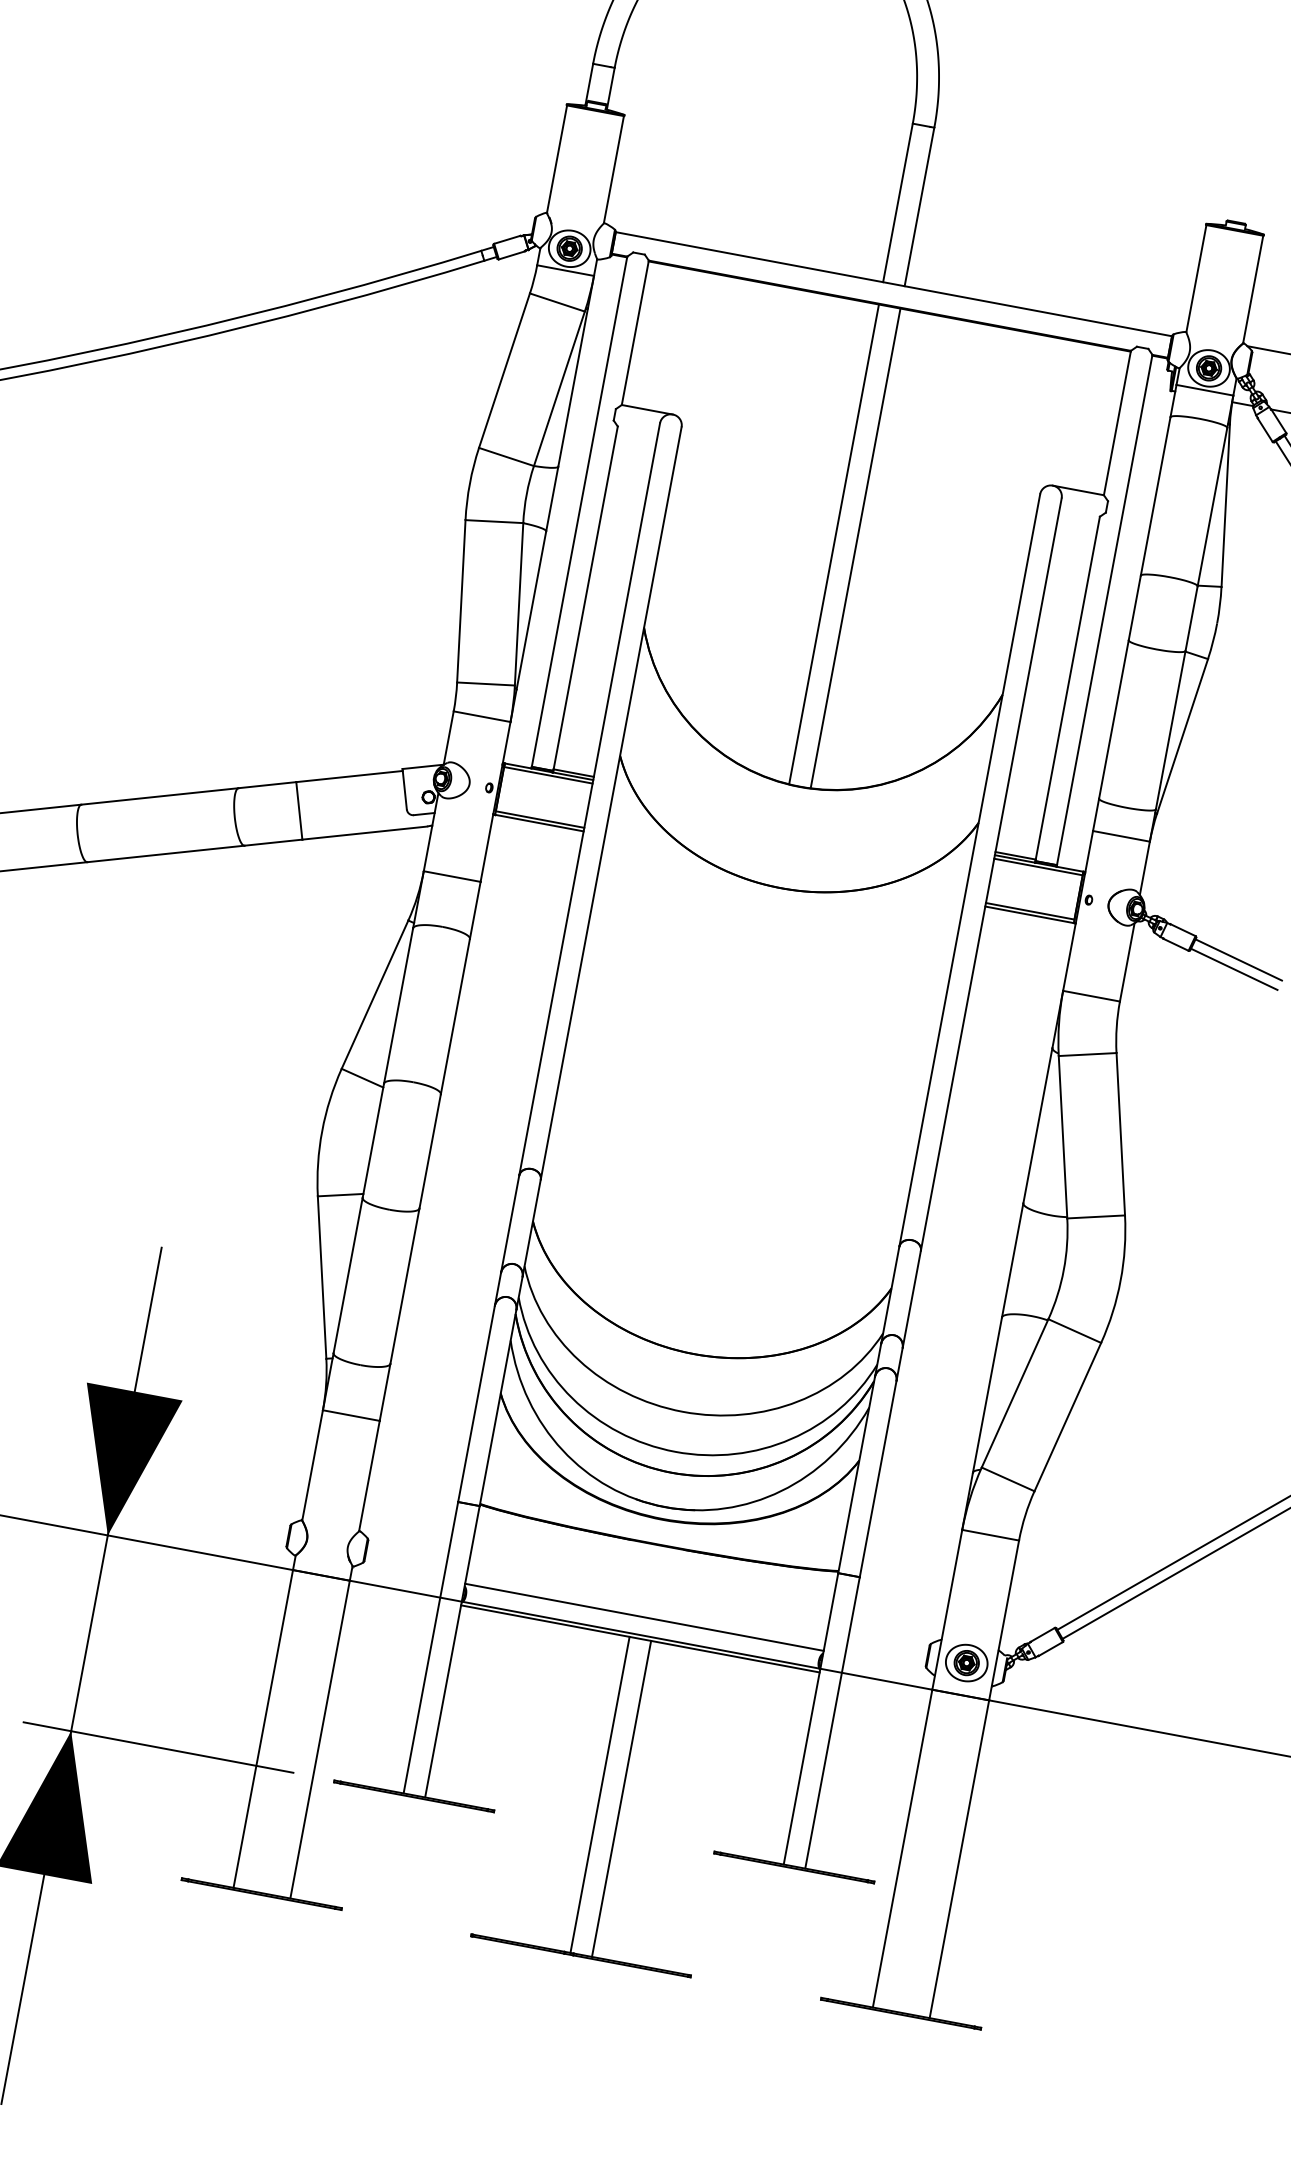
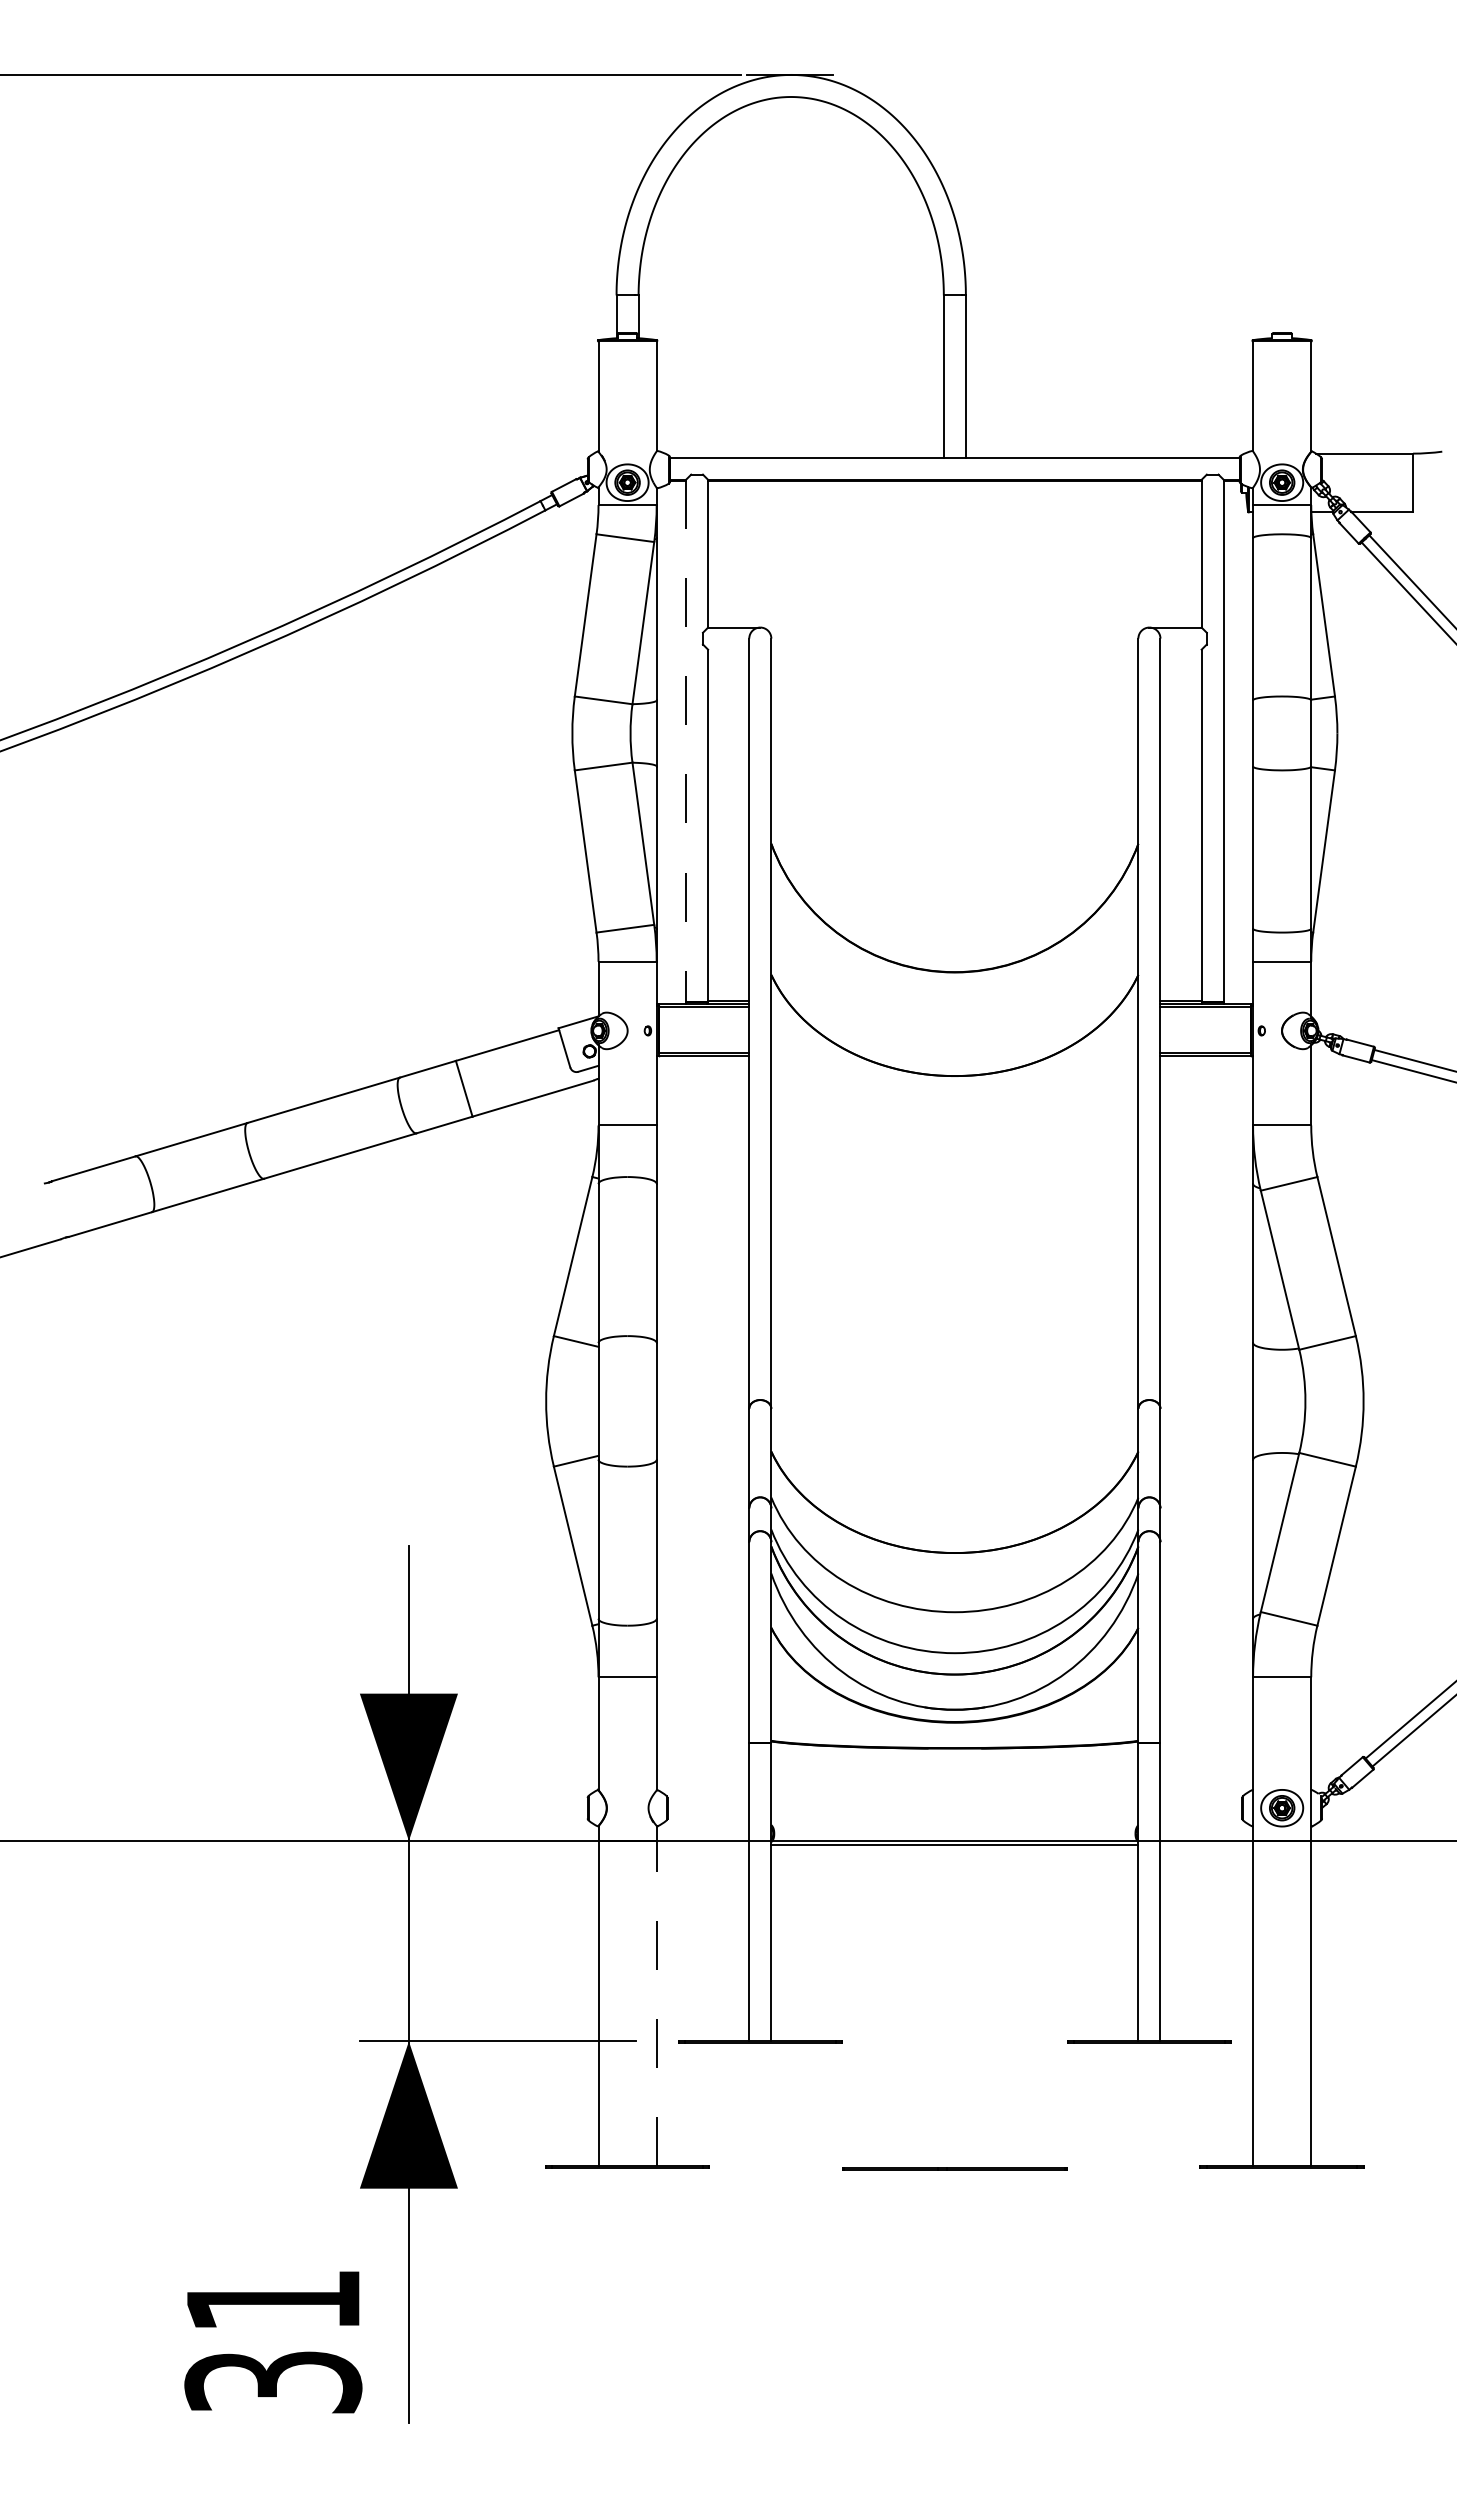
line: (579, 512) -> (686, 741), solid -> dashed
line: (833, 543) -> (943, 725), removed
line: (855, 547) -> (965, 725), removed
line: (644, 1617) -> (954, 1822), removed
line: (319, 1739) -> (656, 2003), solid -> dashed
line: (599, 1794) -> (943, 2006), removed
line: (621, 1798) -> (965, 2006), removed

